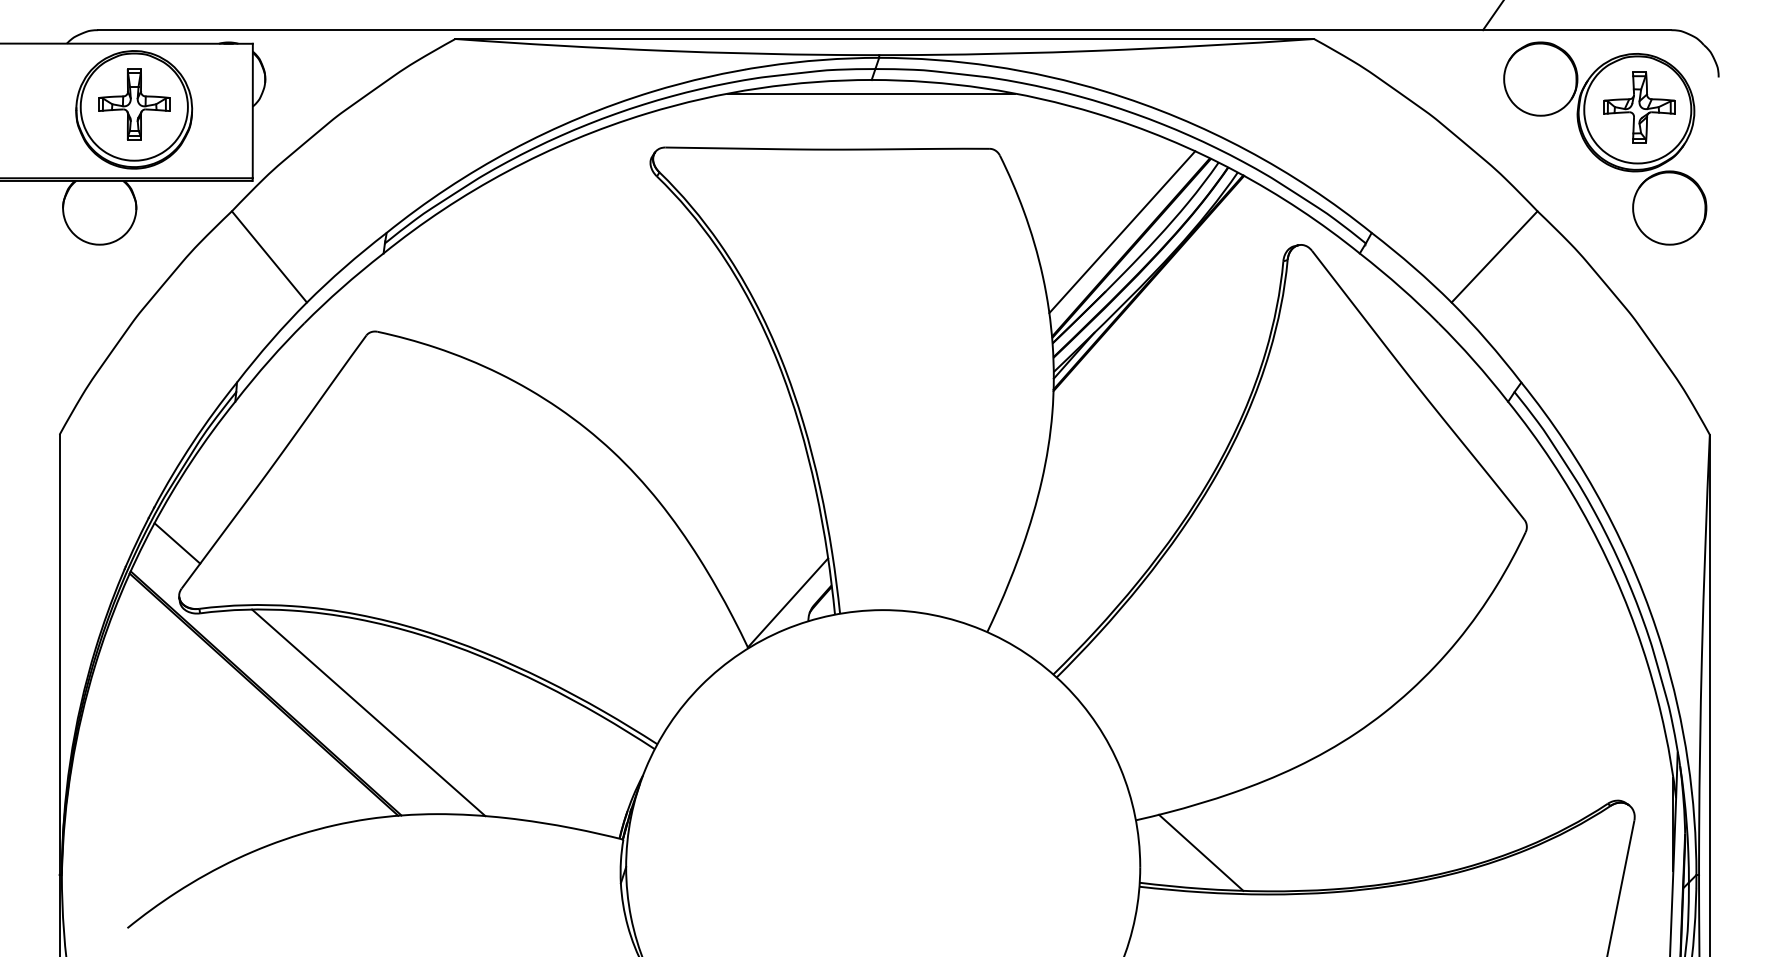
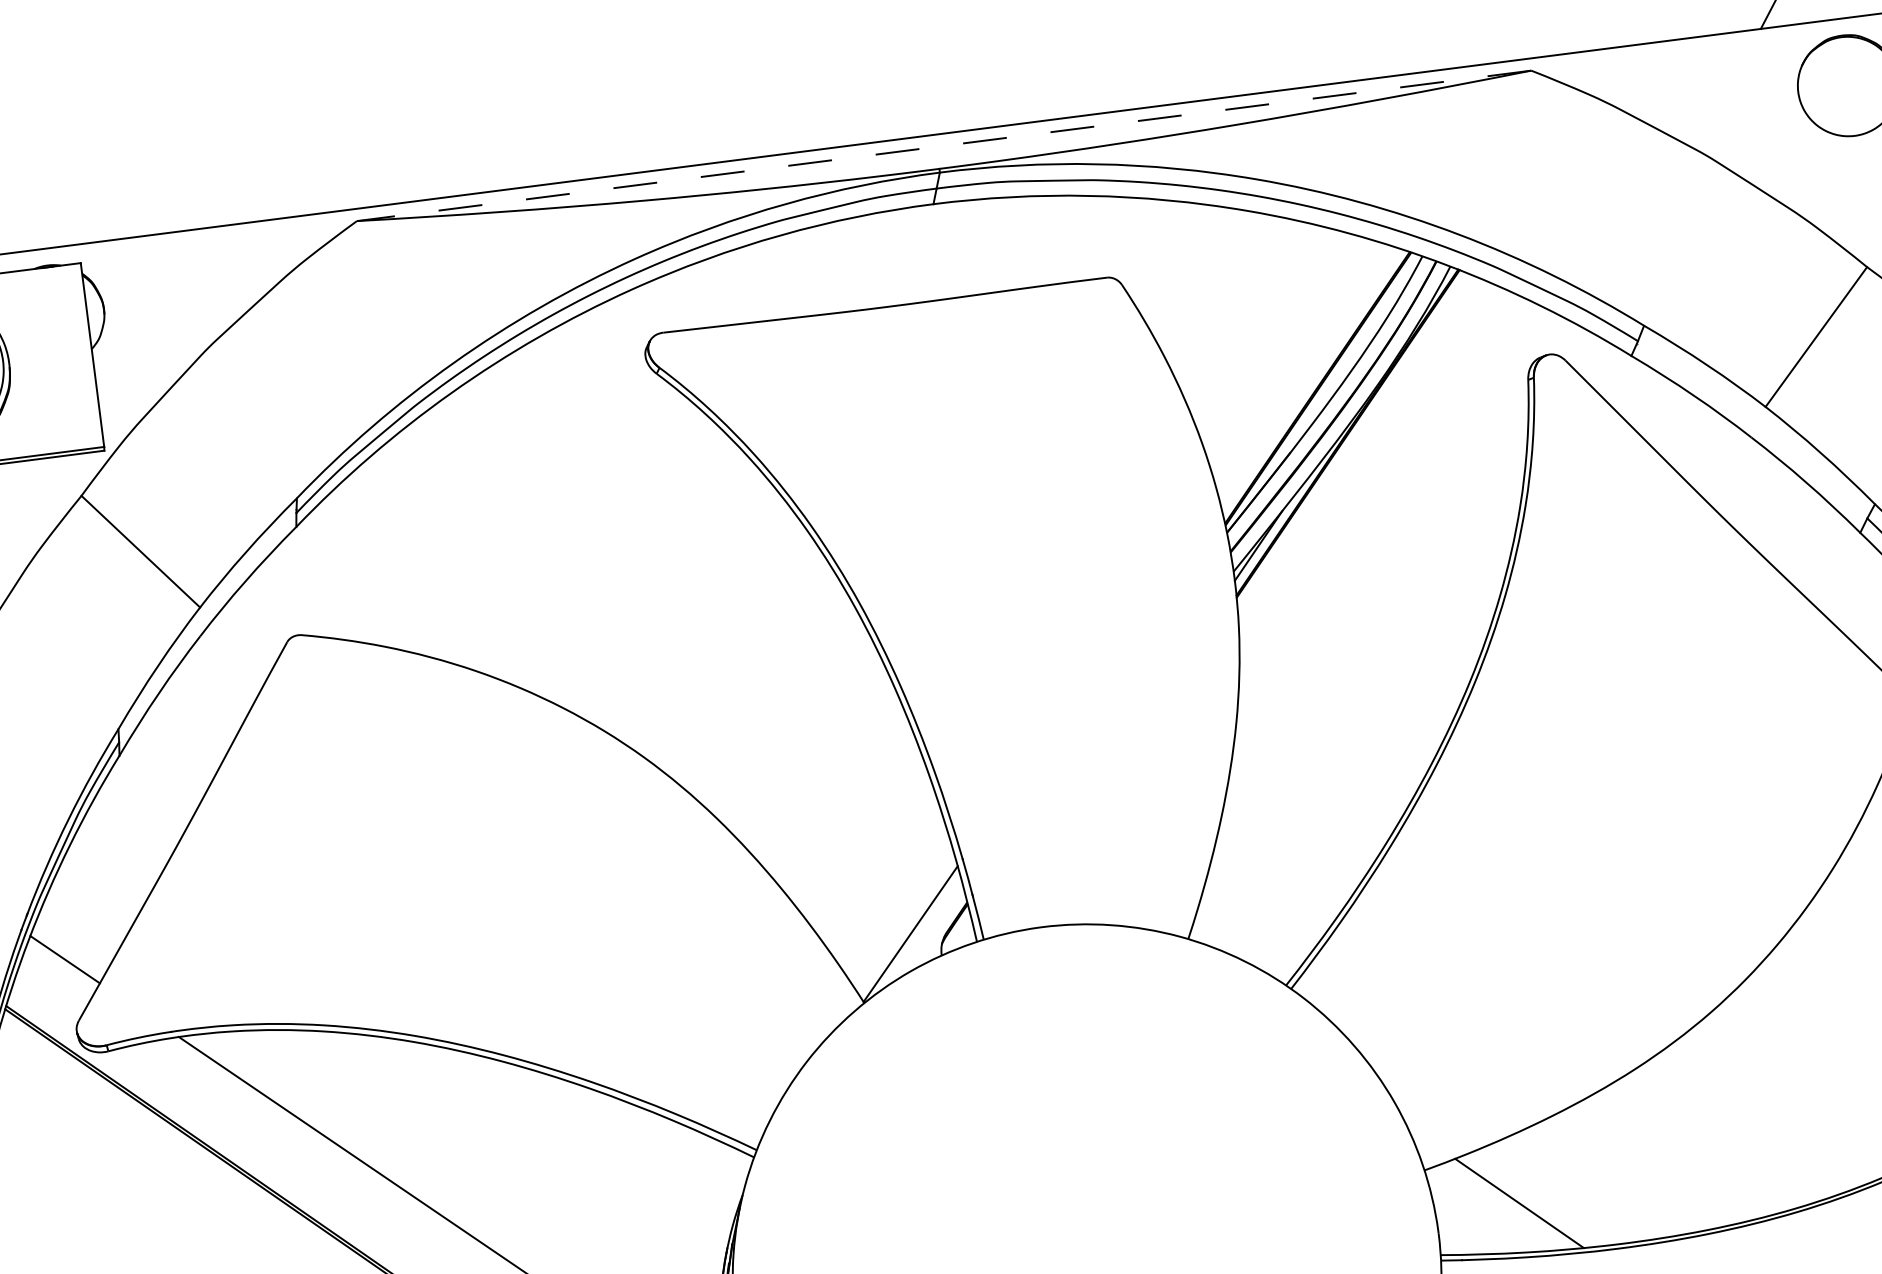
line: (884, 39) -> (943, 146), solid -> dashed
line: (871, 93) -> (935, 222), removed
line: (1122, 232) -> (1303, 368), removed

